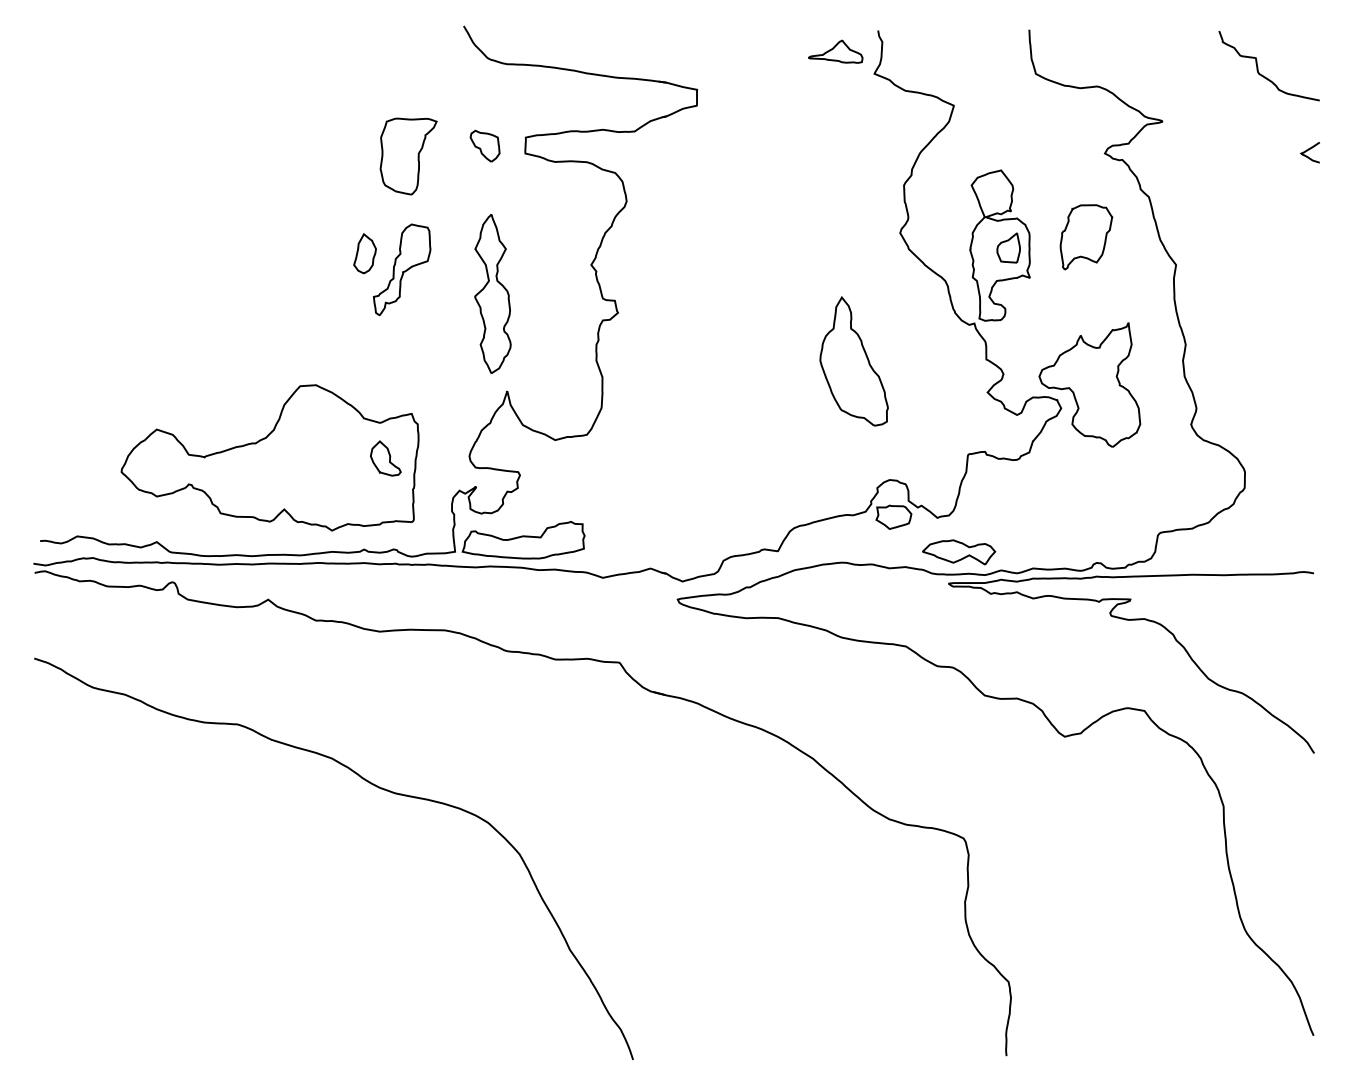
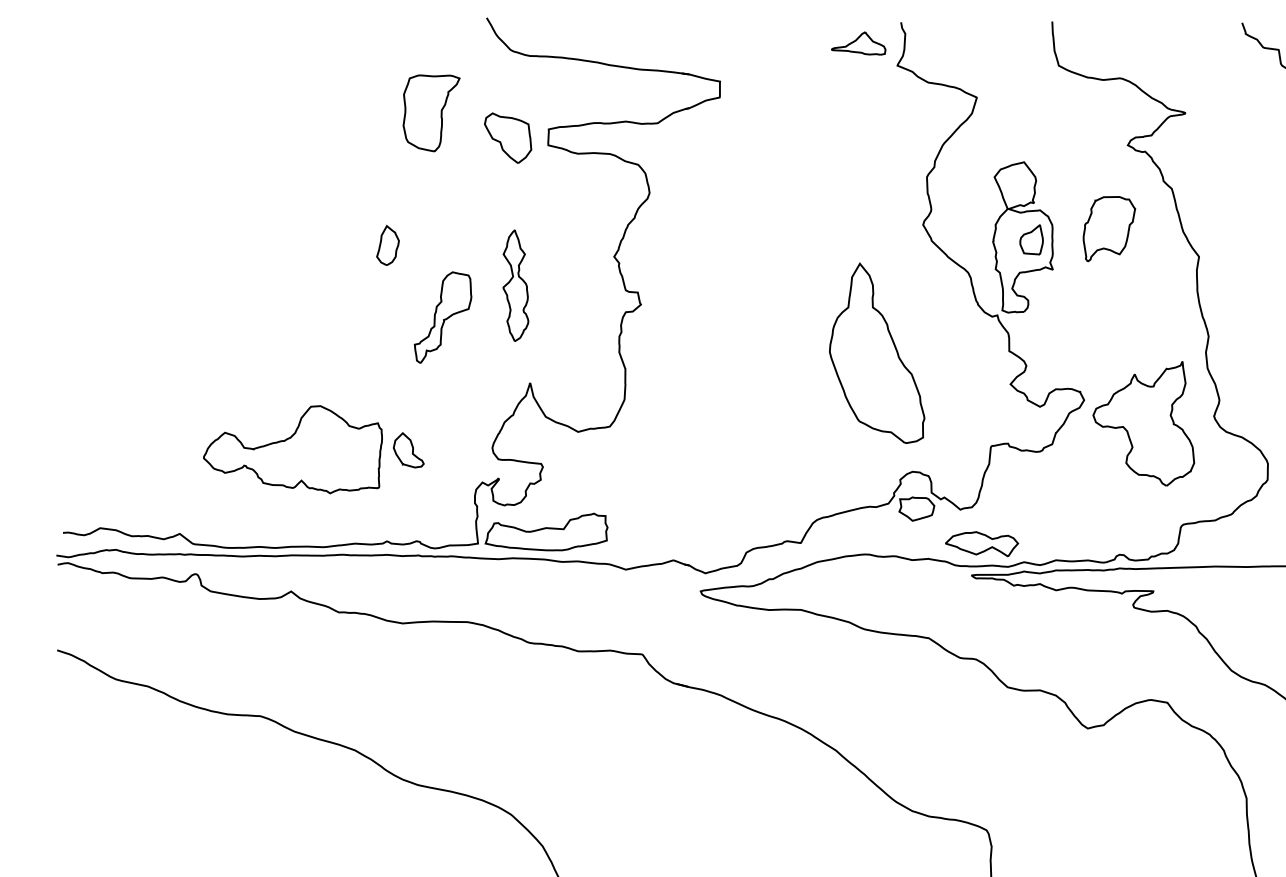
part: (484, 145) -> (507, 137), size x1.6
part: (408, 156) -> (431, 113), moved
part: (402, 269) -> (443, 317), moved
part: (492, 293) -> (515, 285), size x0.7
part: (853, 361) -> (876, 353), size x1.4
part: (1089, 384) -> (1143, 423), moved
part: (269, 457) -> (292, 449), size x0.6

